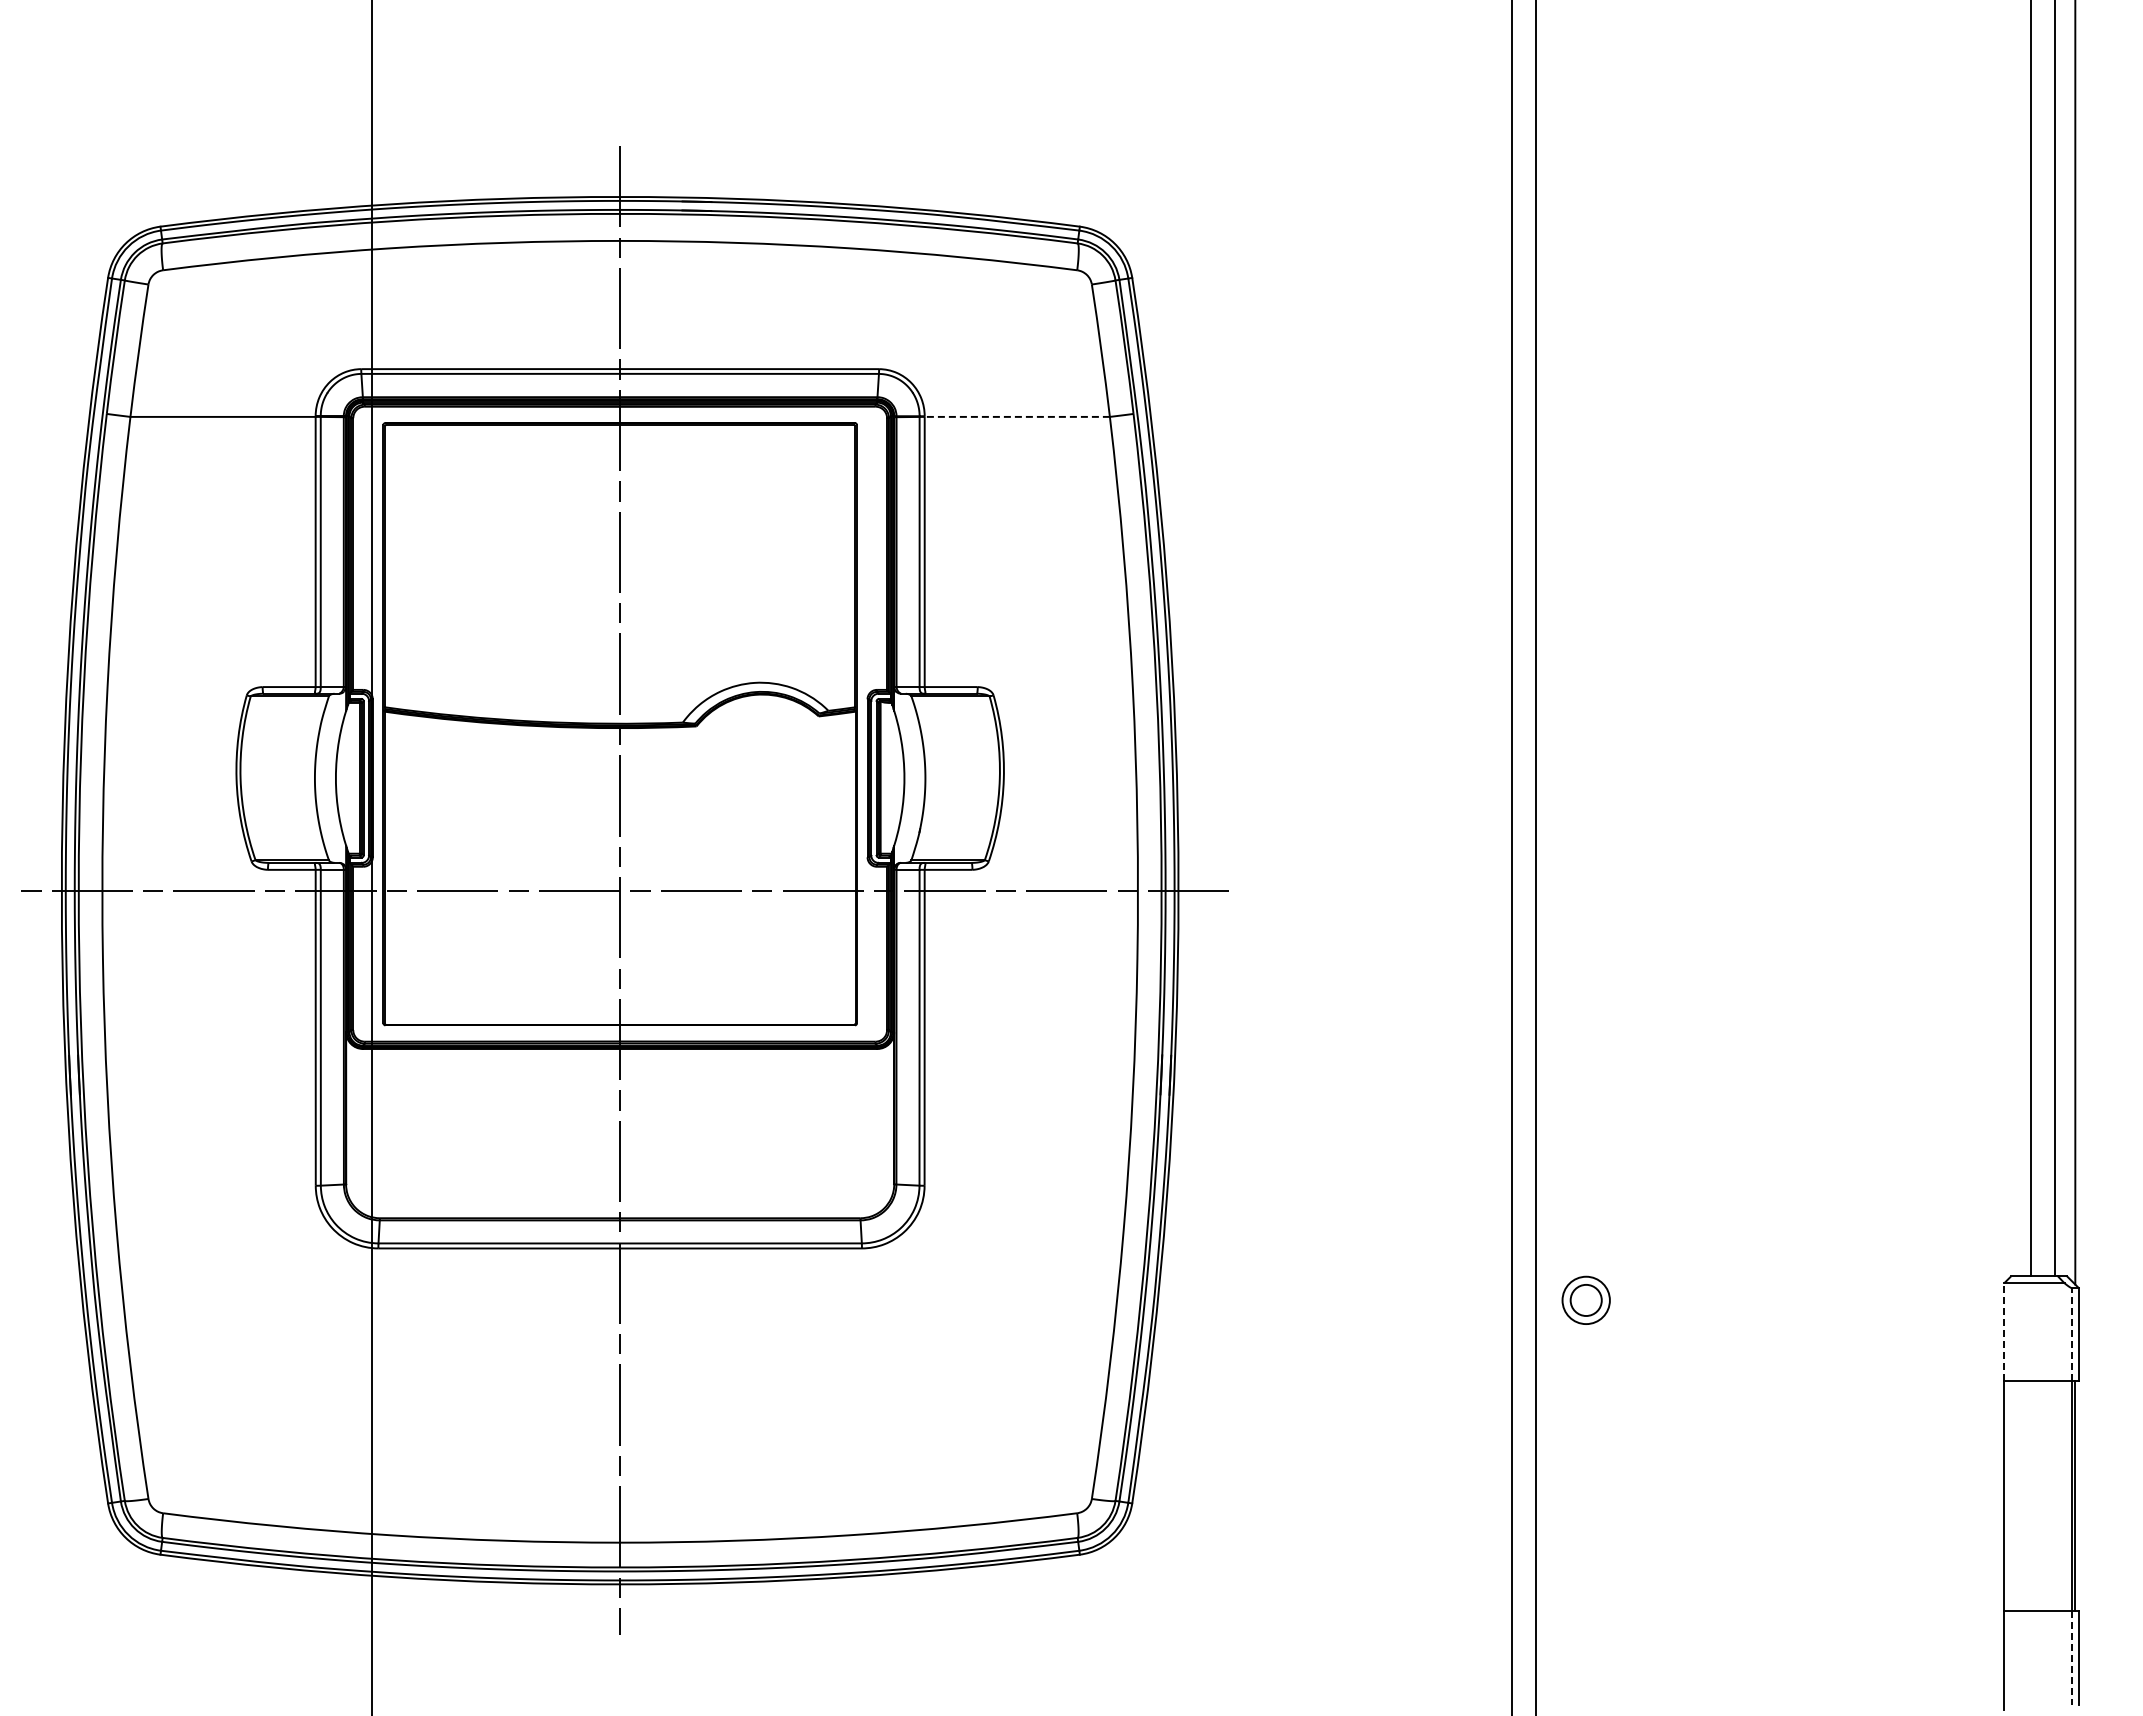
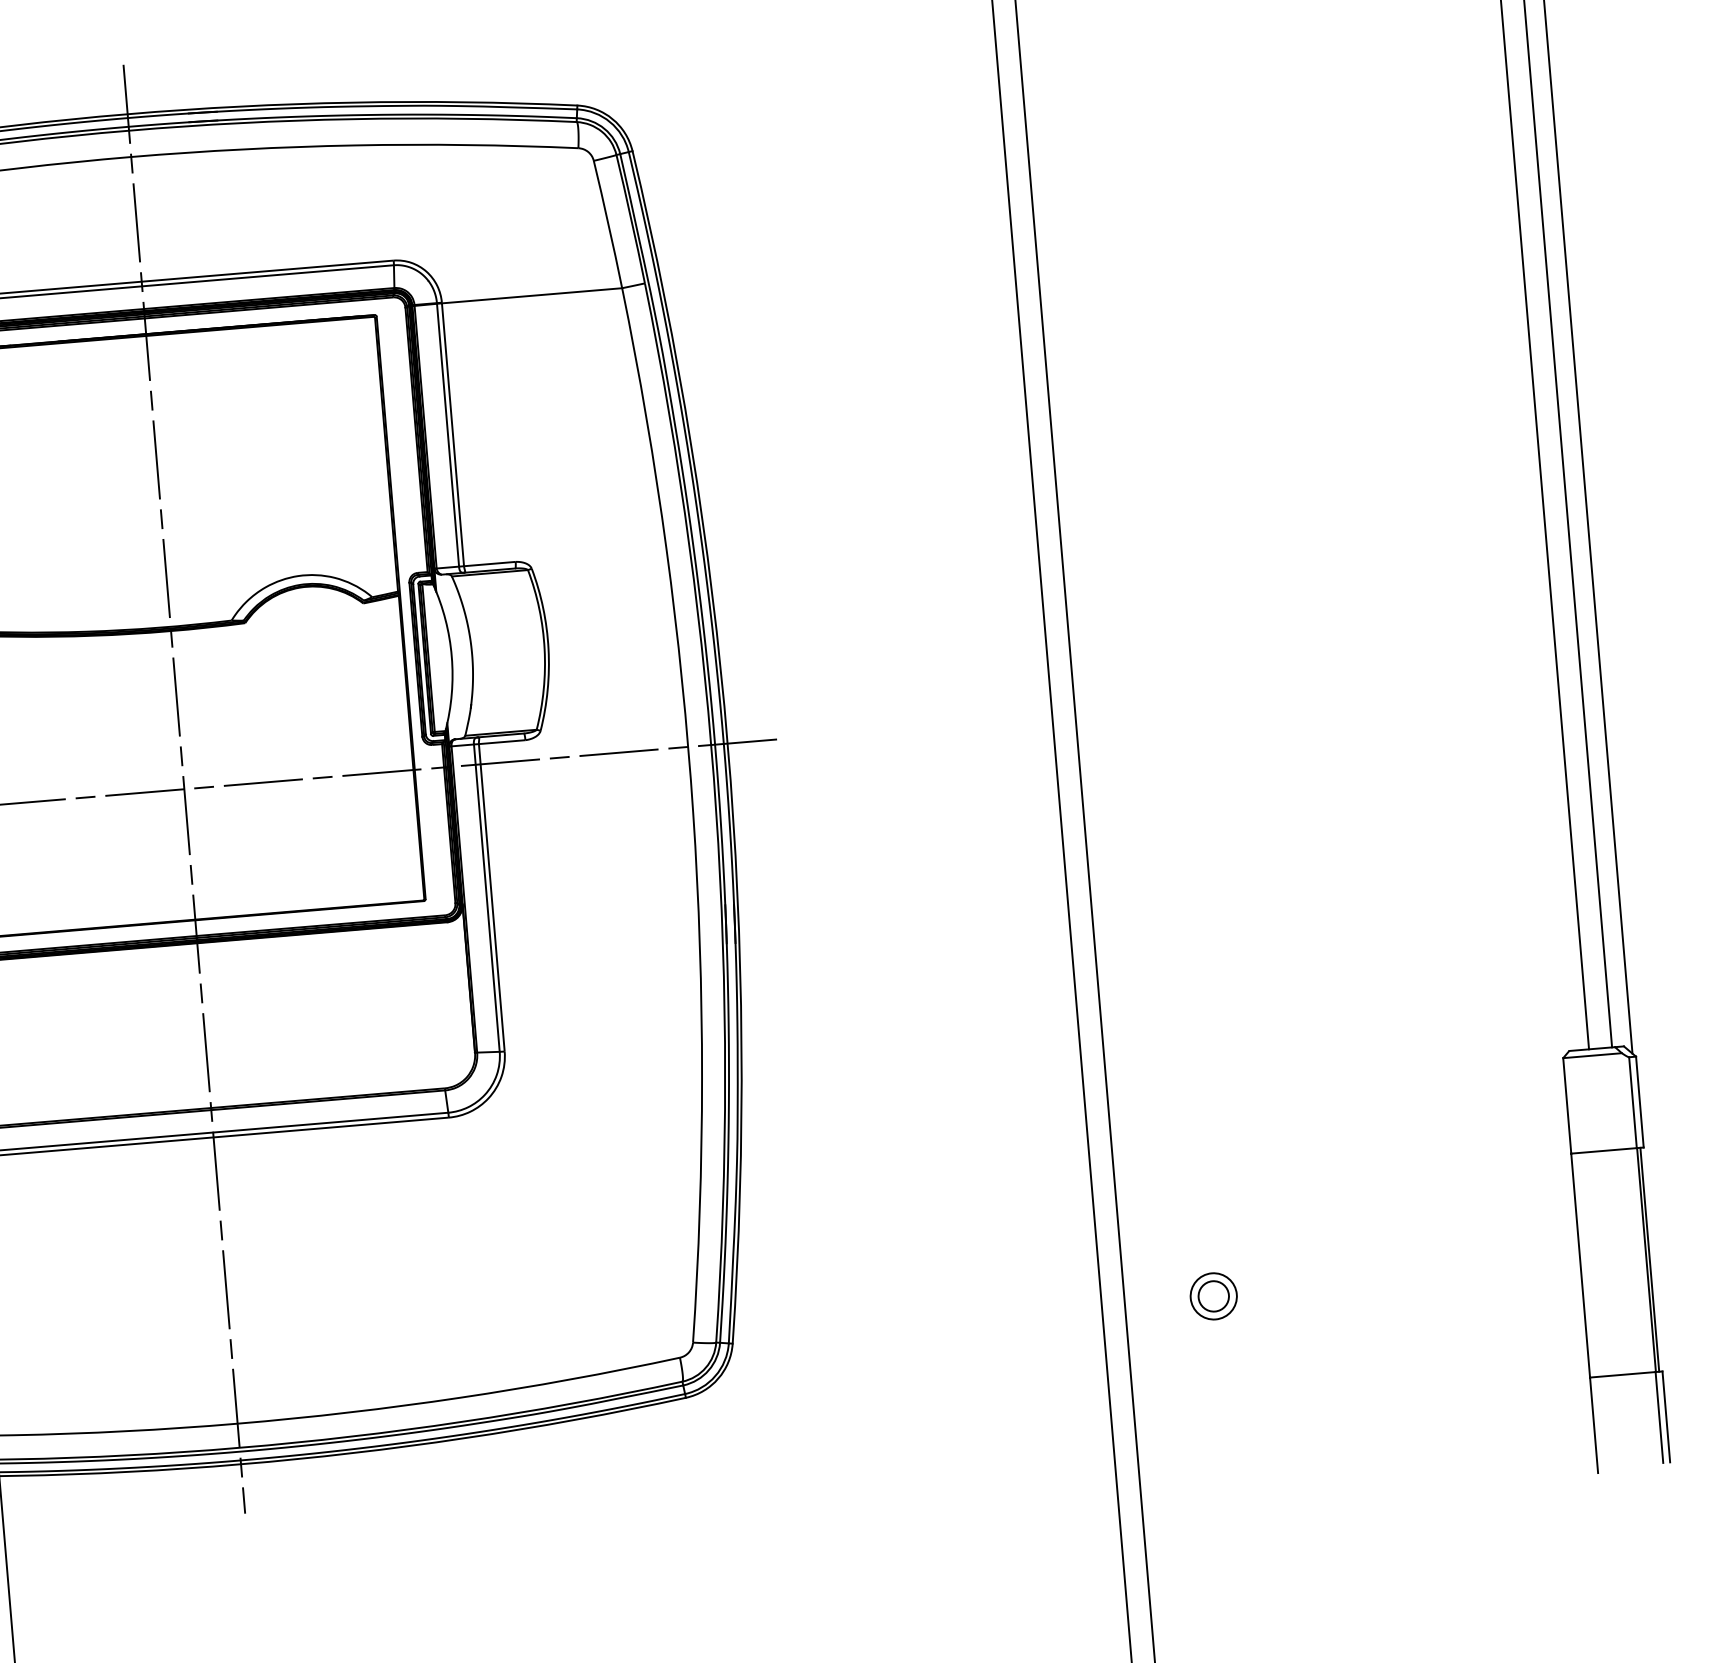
line: (1017, 416) -> (532, 295), dashed -> solid
part: (1585, 1299) -> (1212, 1295), moved
line: (2004, 1331) -> (1567, 1105), dashed -> solid
line: (2071, 1334) -> (1632, 1102), dashed -> solid
line: (2071, 1658) -> (1659, 1417), dashed -> solid

